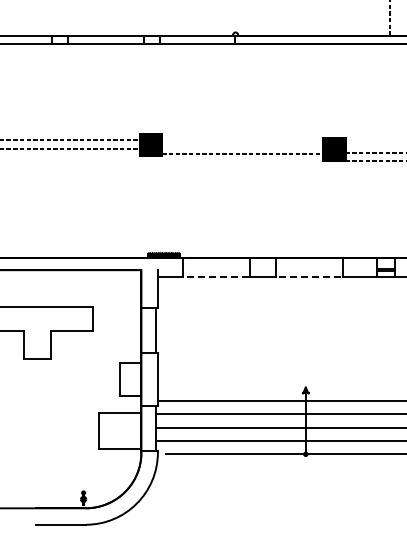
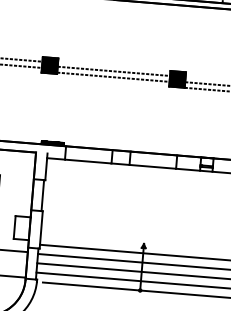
line: (242, 145) -> (113, 71), added
line: (216, 276) -> (88, 161), dashed -> solid
line: (309, 276) -> (152, 166), dashed -> solid

